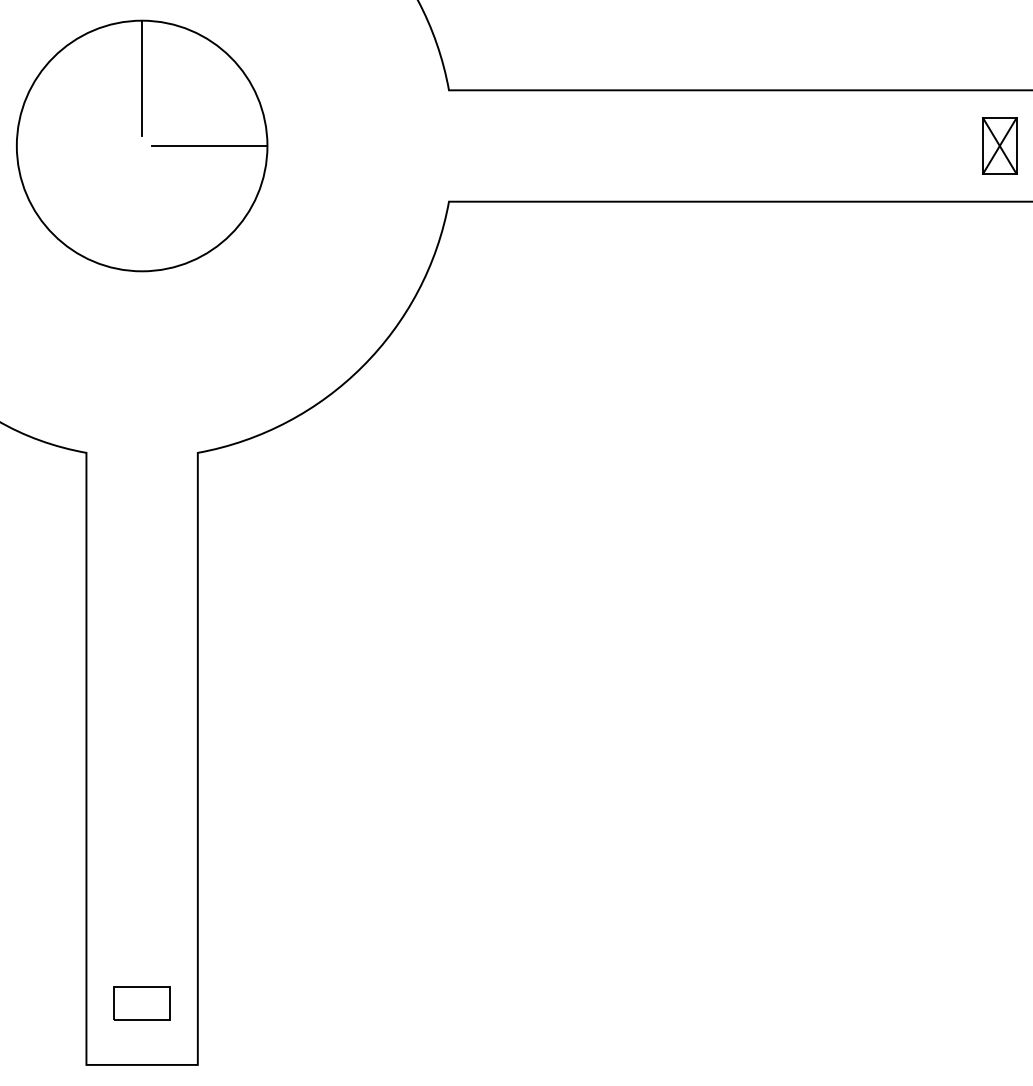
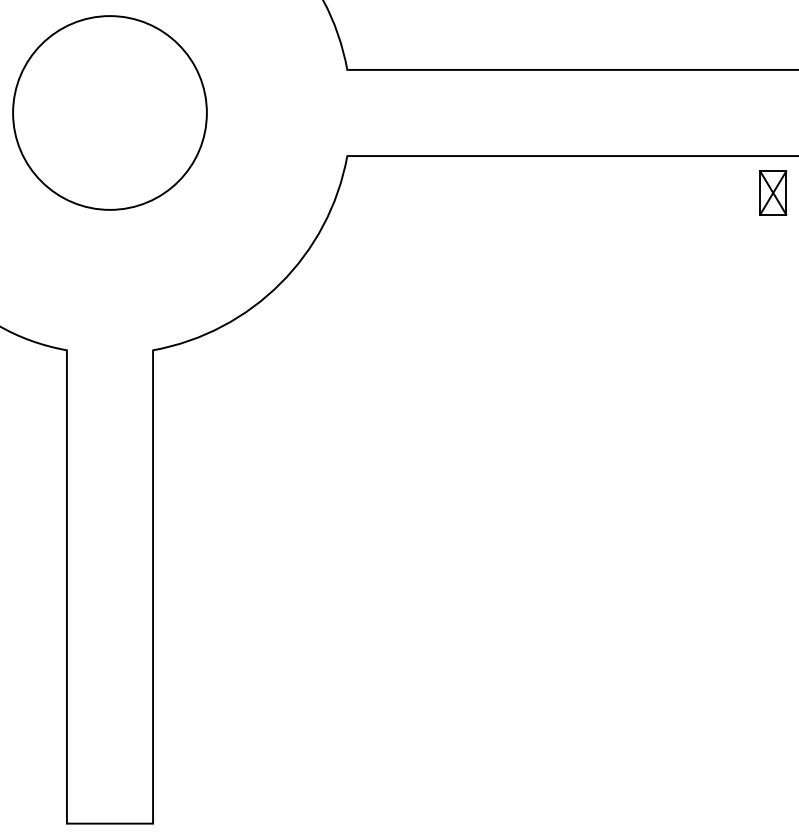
line: (142, 78) -> (110, 60), removed
part: (1000, 145) -> (773, 192), moved
line: (208, 146) -> (161, 113), removed
part: (141, 1002) -> (109, 775), removed

